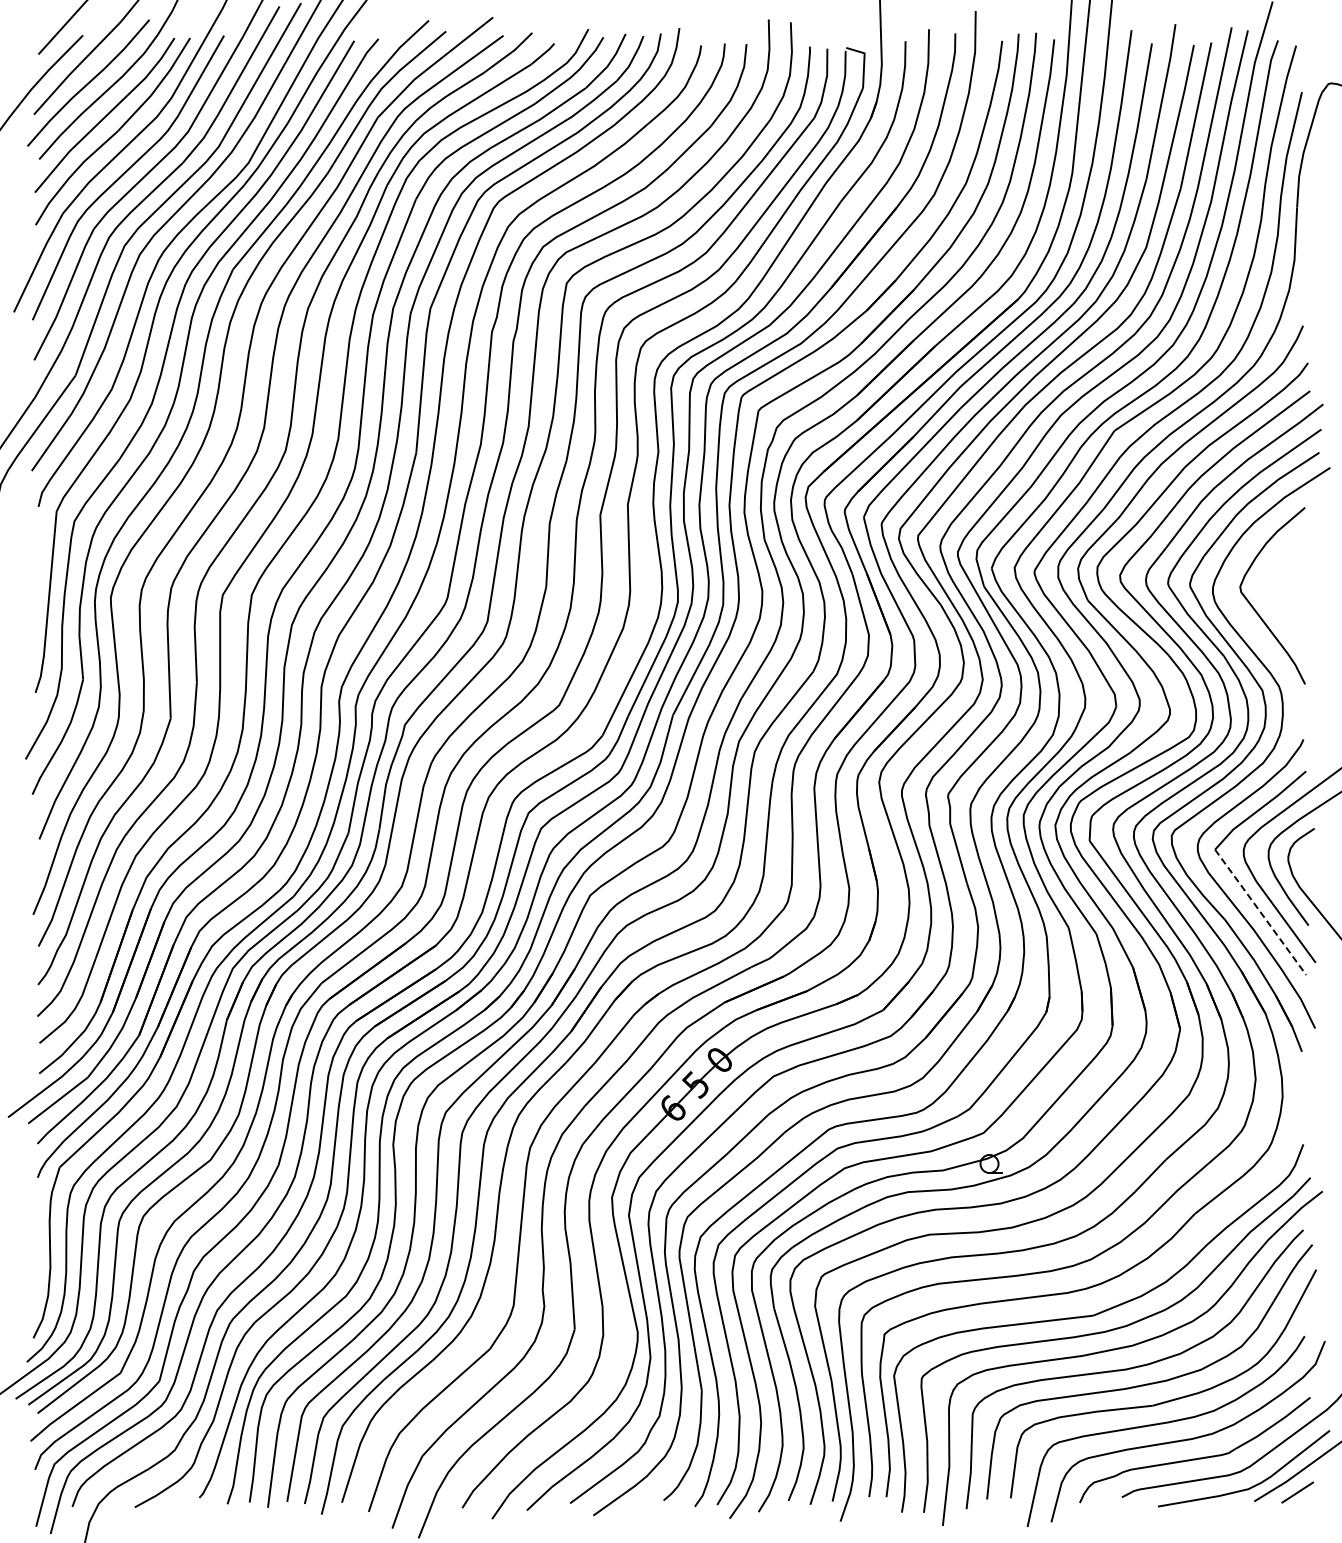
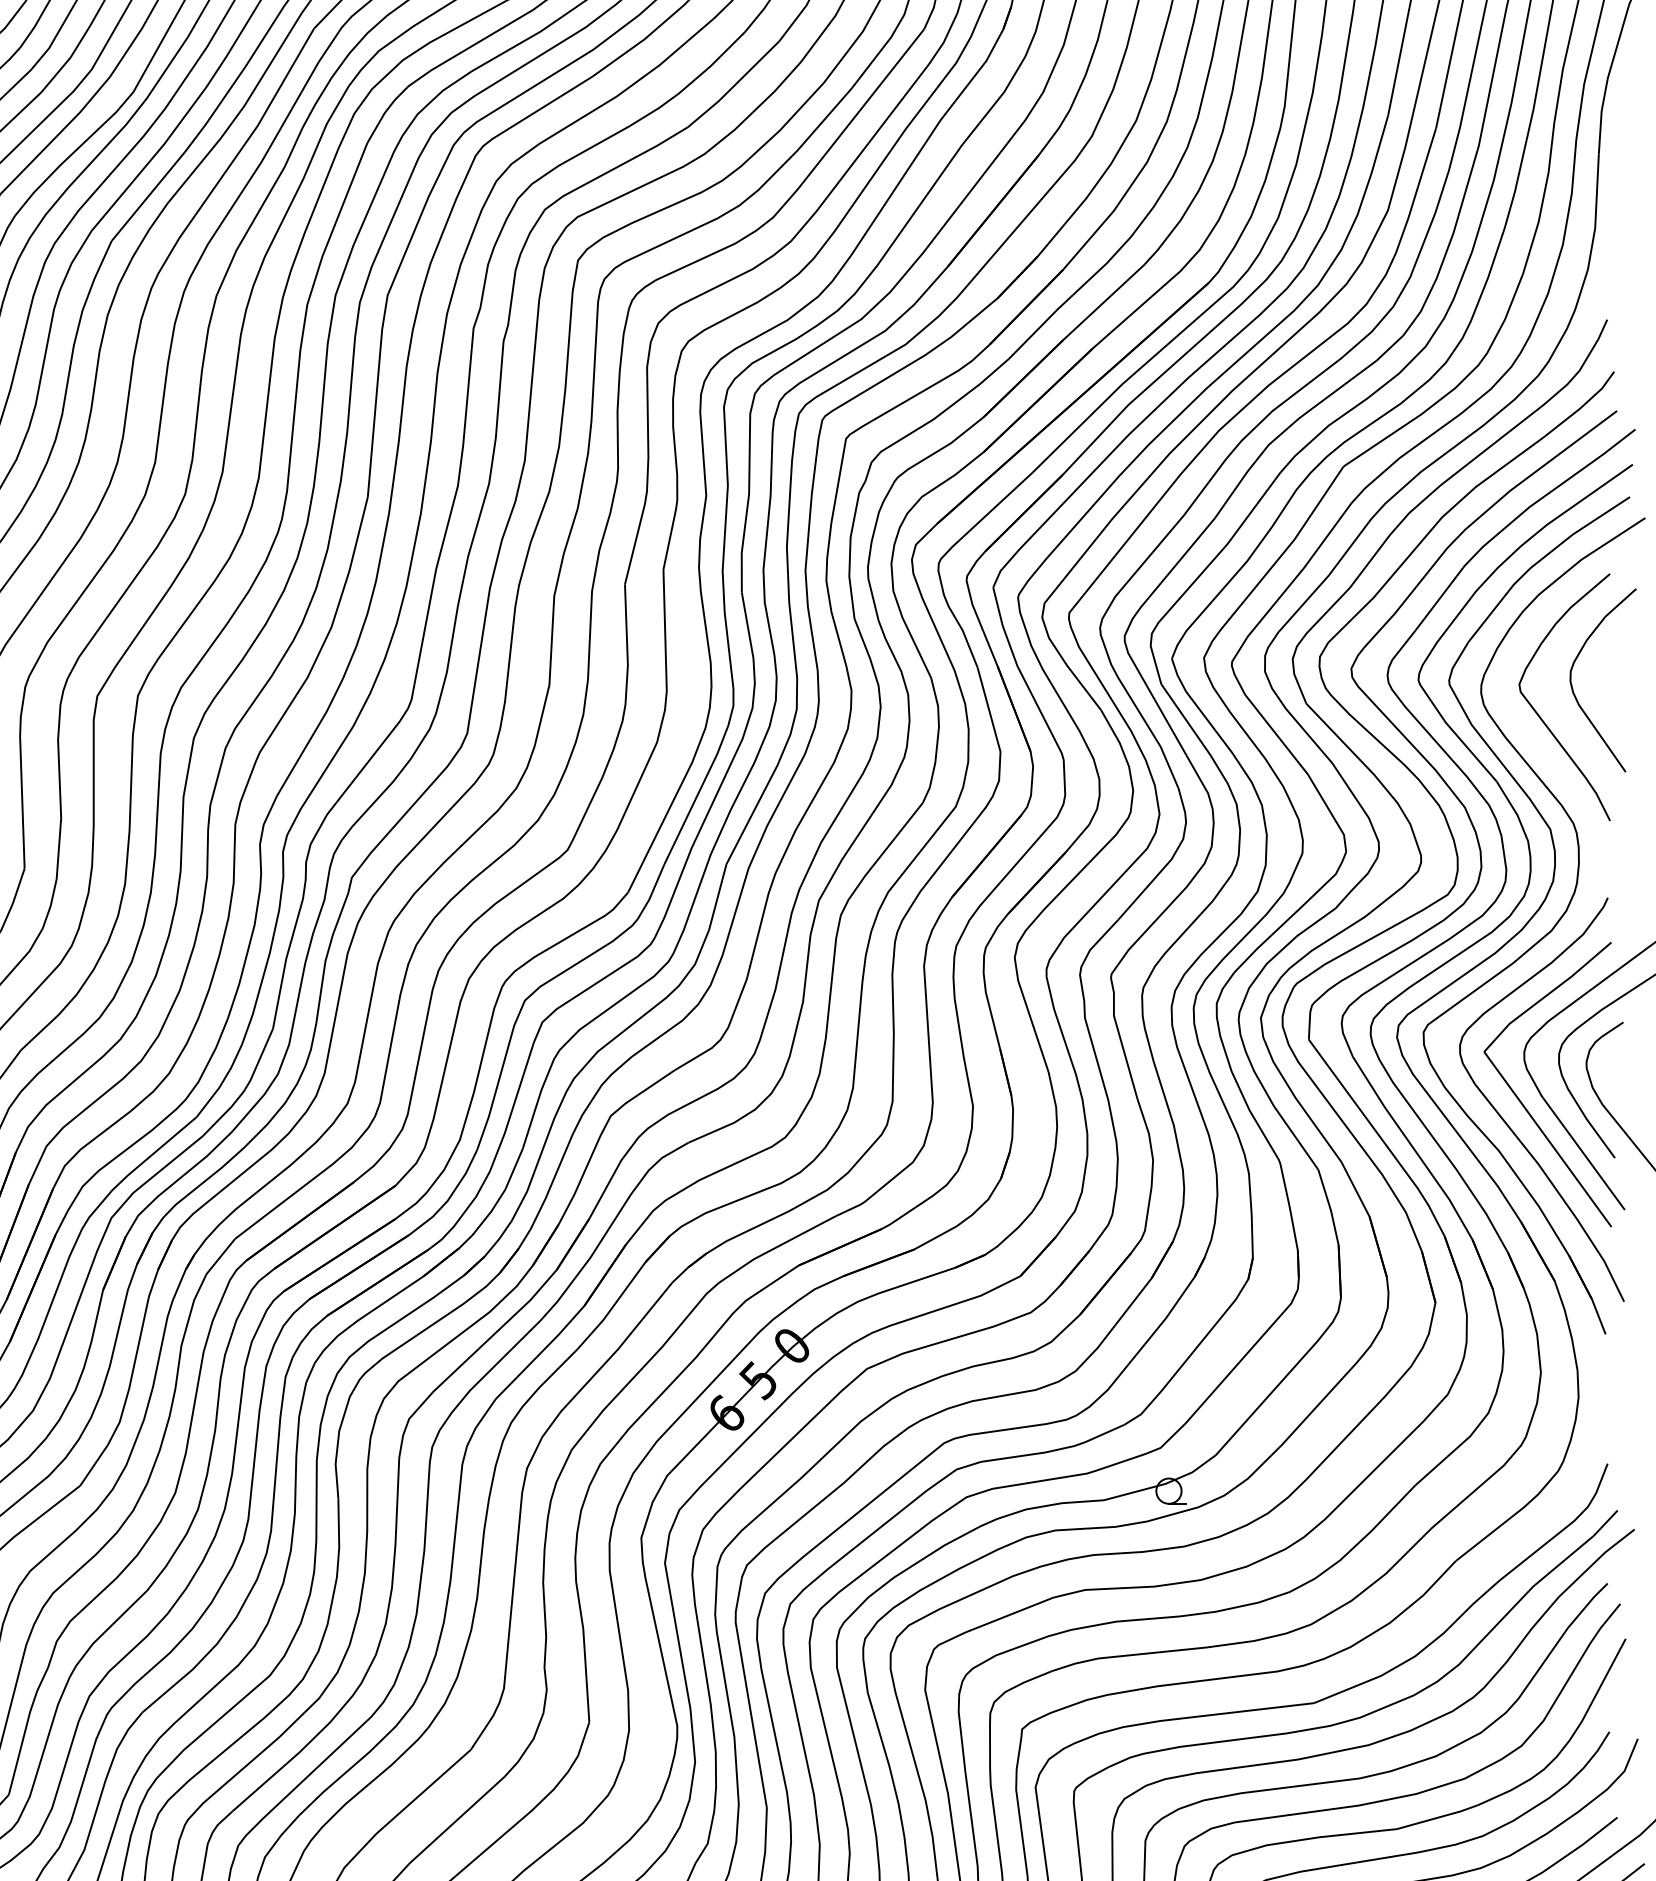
curve: (1279, 590) -> (1574, 689), added
line: (1260, 912) -> (1547, 1139), dashed -> solid

